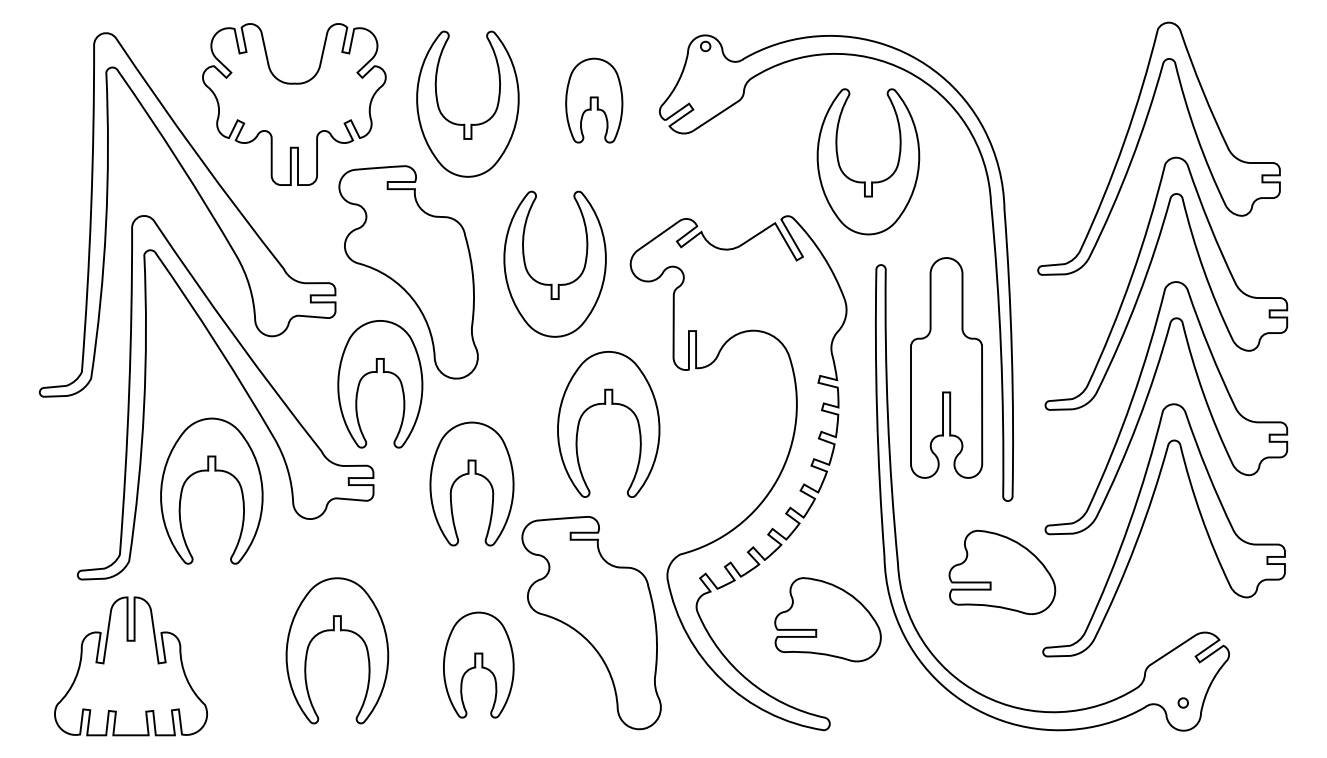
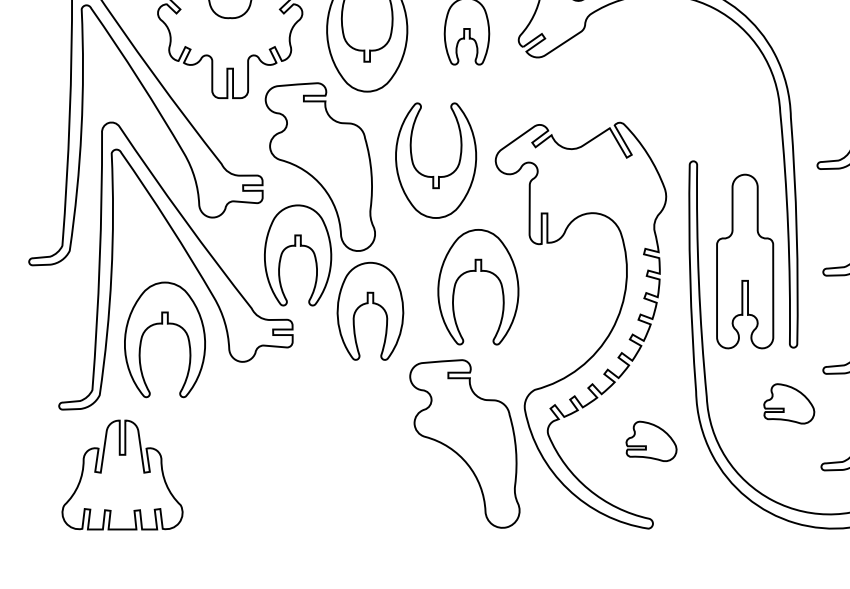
part: (865, 181) -> (681, 95), removed
part: (946, 367) -> (745, 261), moved
part: (469, 474) -> (368, 303), moved
part: (1002, 571) -> (789, 403), size x0.6
part: (827, 619) -> (651, 441), size x0.6
part: (334, 631) -> (261, 450), removed
part: (478, 664) -> (375, 476), removed
part: (130, 666) -> (122, 475), moved

